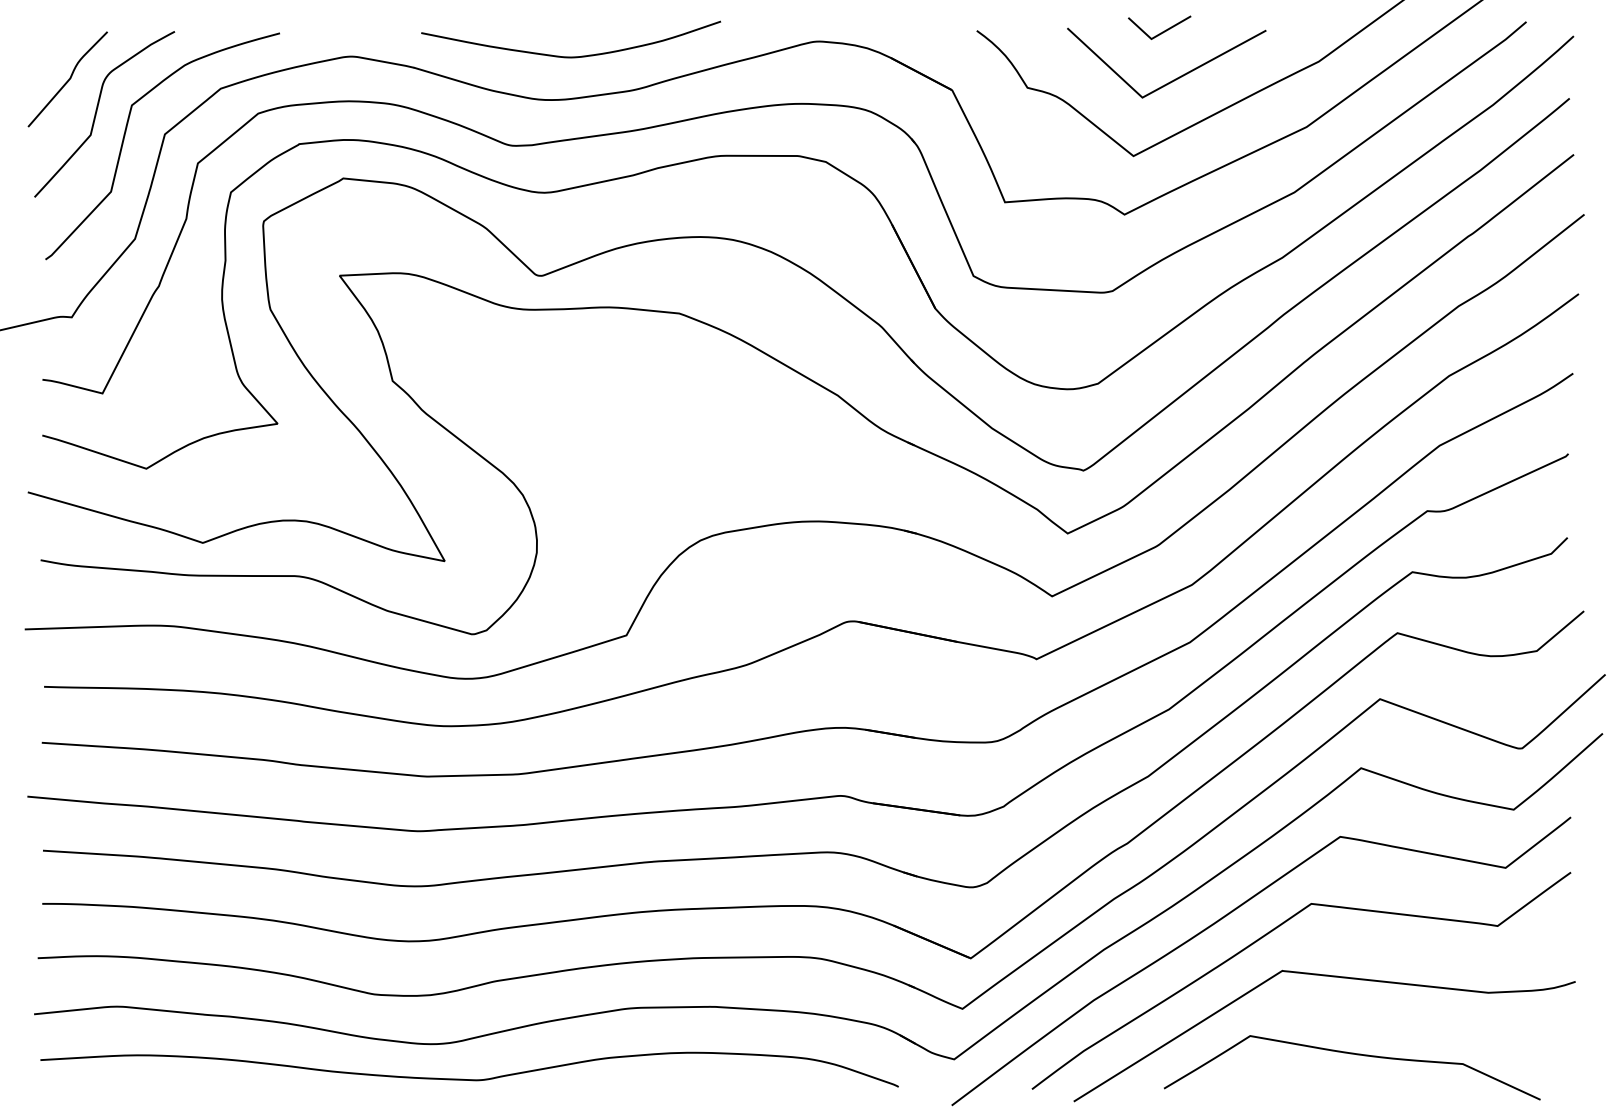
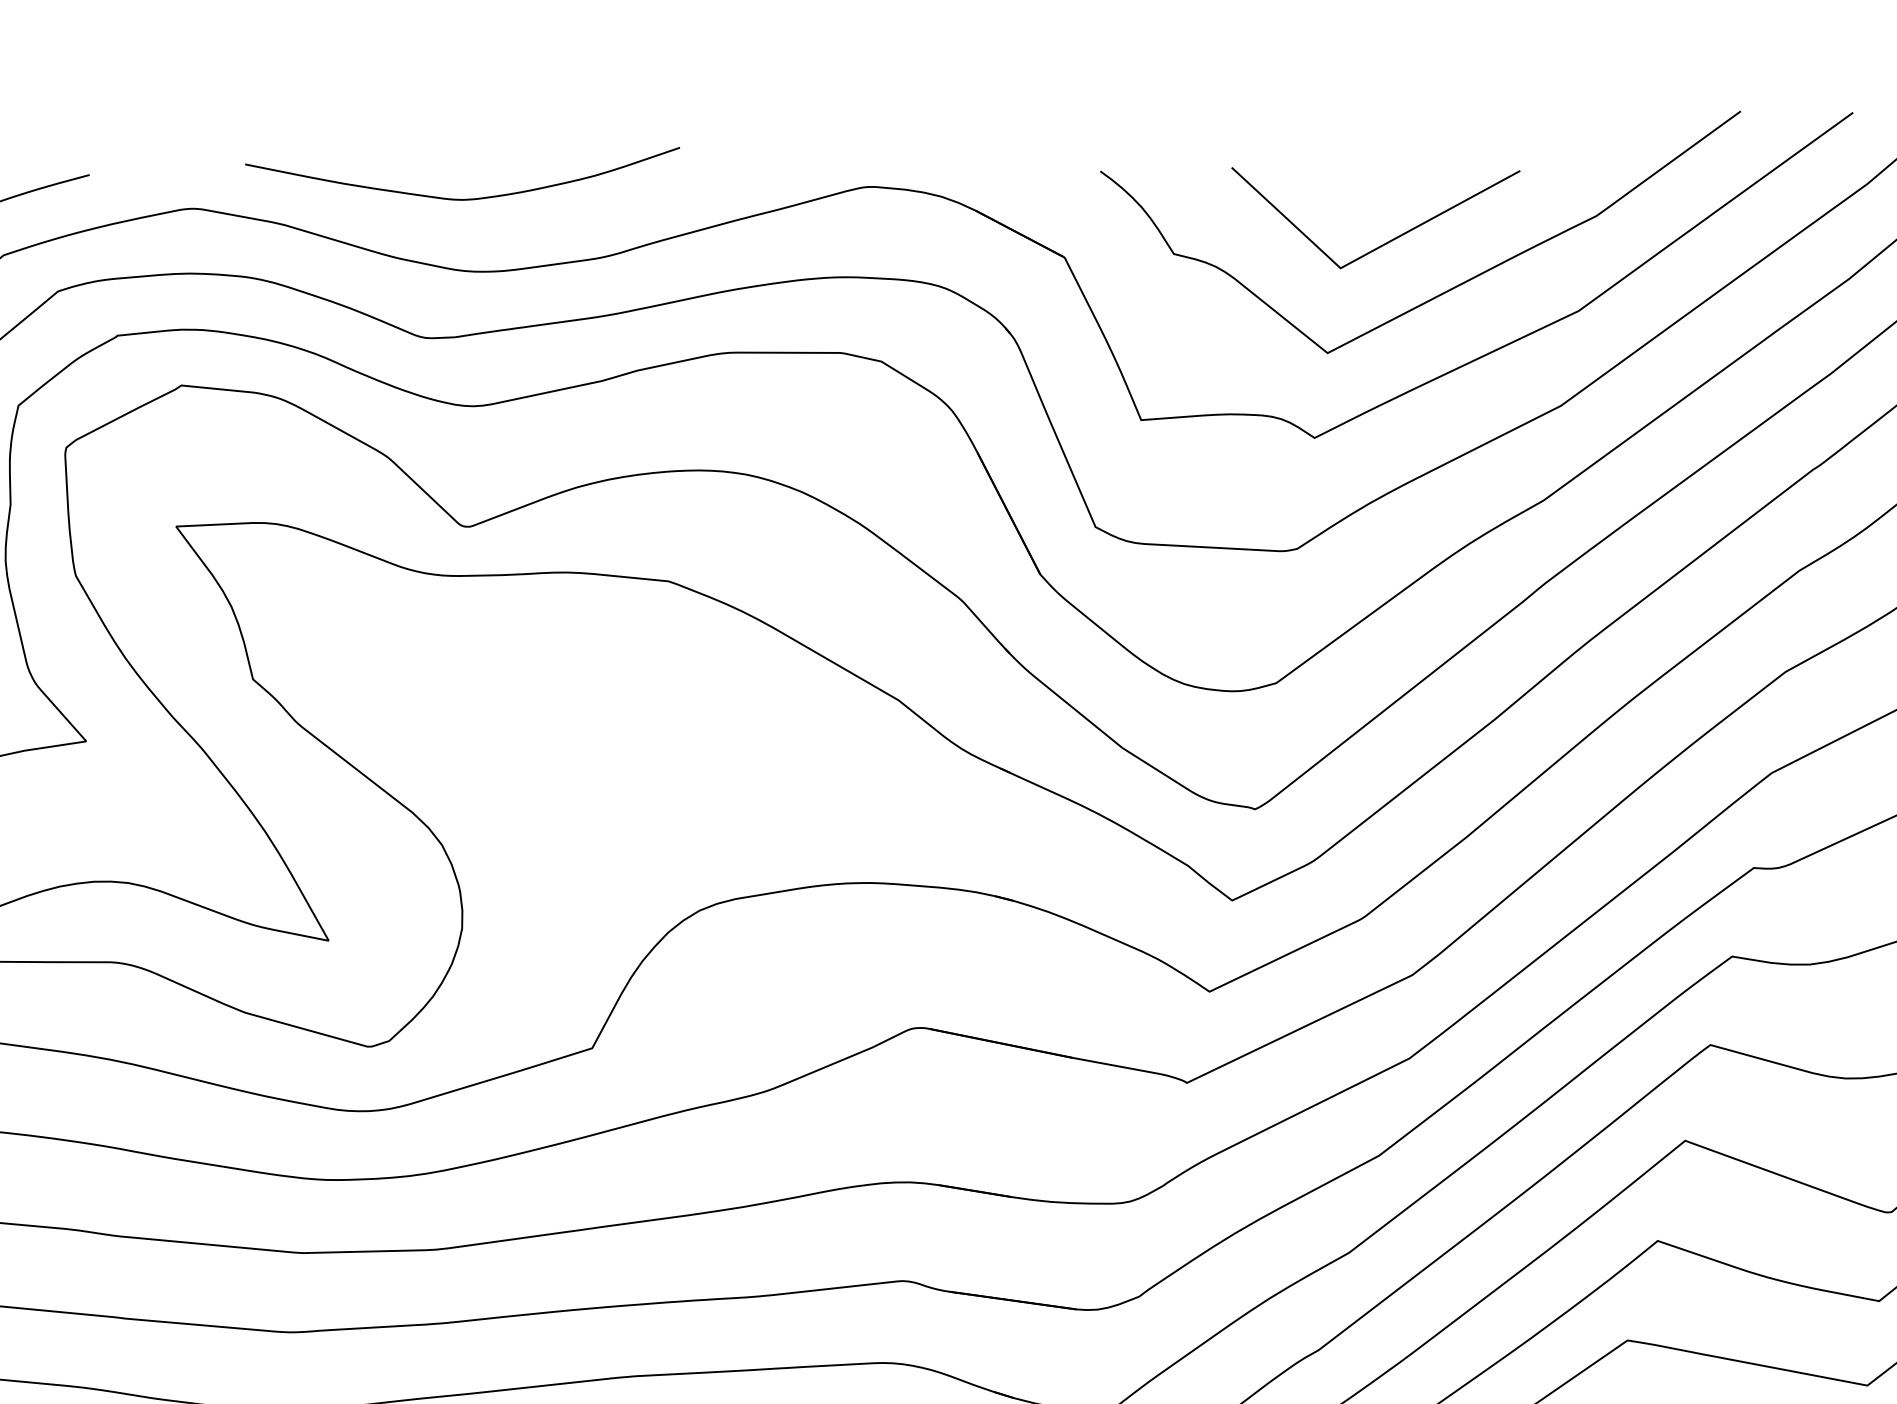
line: (1162, 31) -> (1369, 172), removed
curve: (571, 56) -> (463, 198), moved

